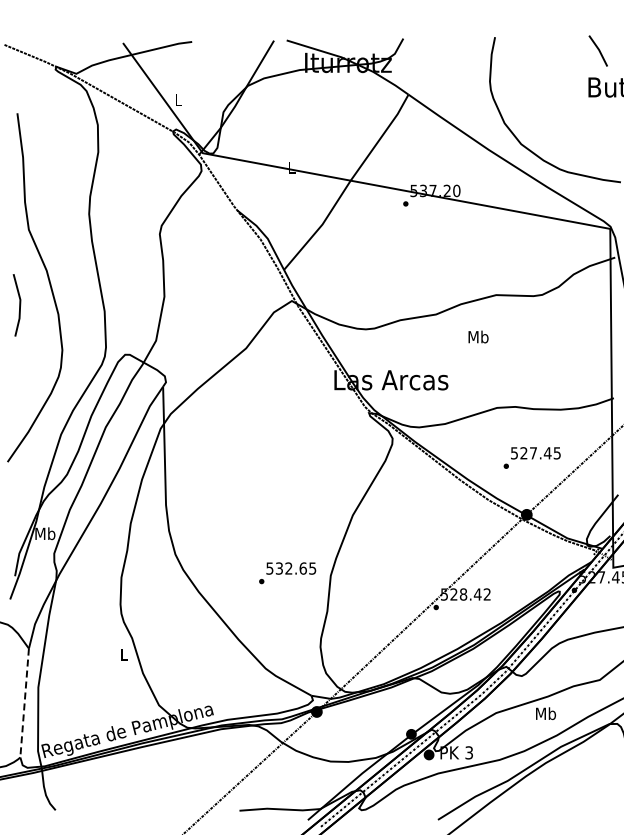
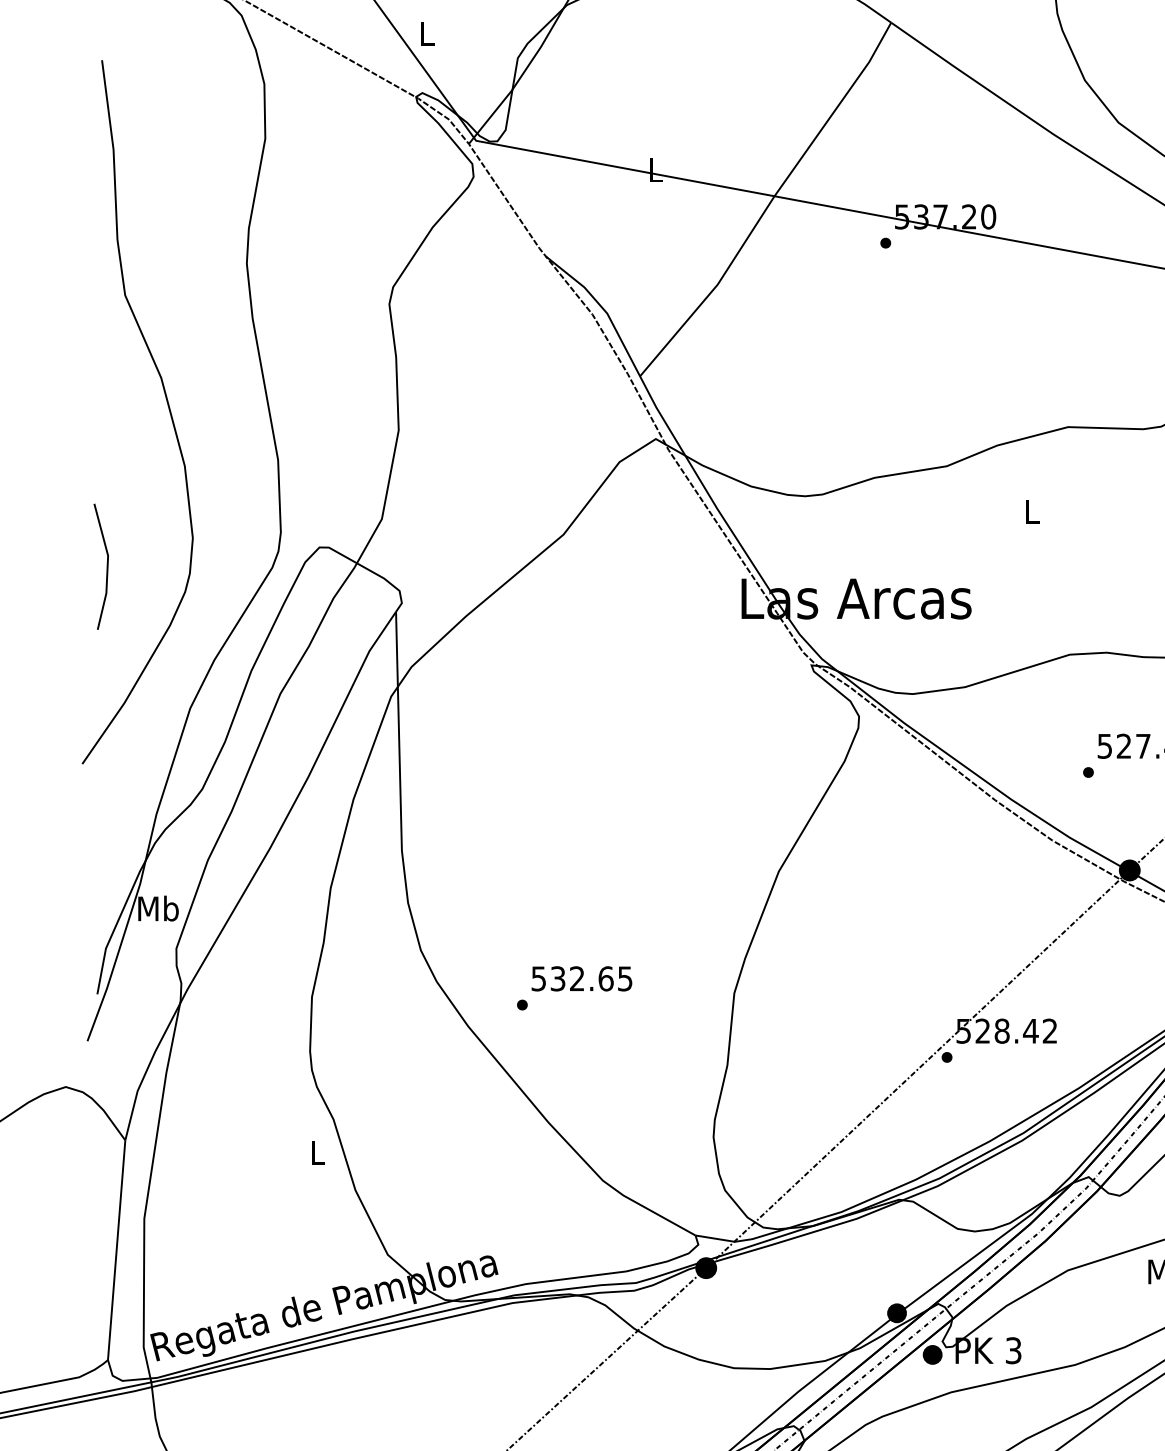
line: (19, 305) -> (106, 567), moved
text: (478, 336) -> (1032, 510), Mb -> L
text: (287, 573) -> (574, 988), moved
line: (24, 703) -> (116, 1251), dashed -> solid

